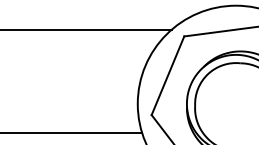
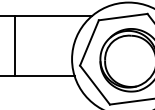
line: (39, 81) -> (15, 46), added

